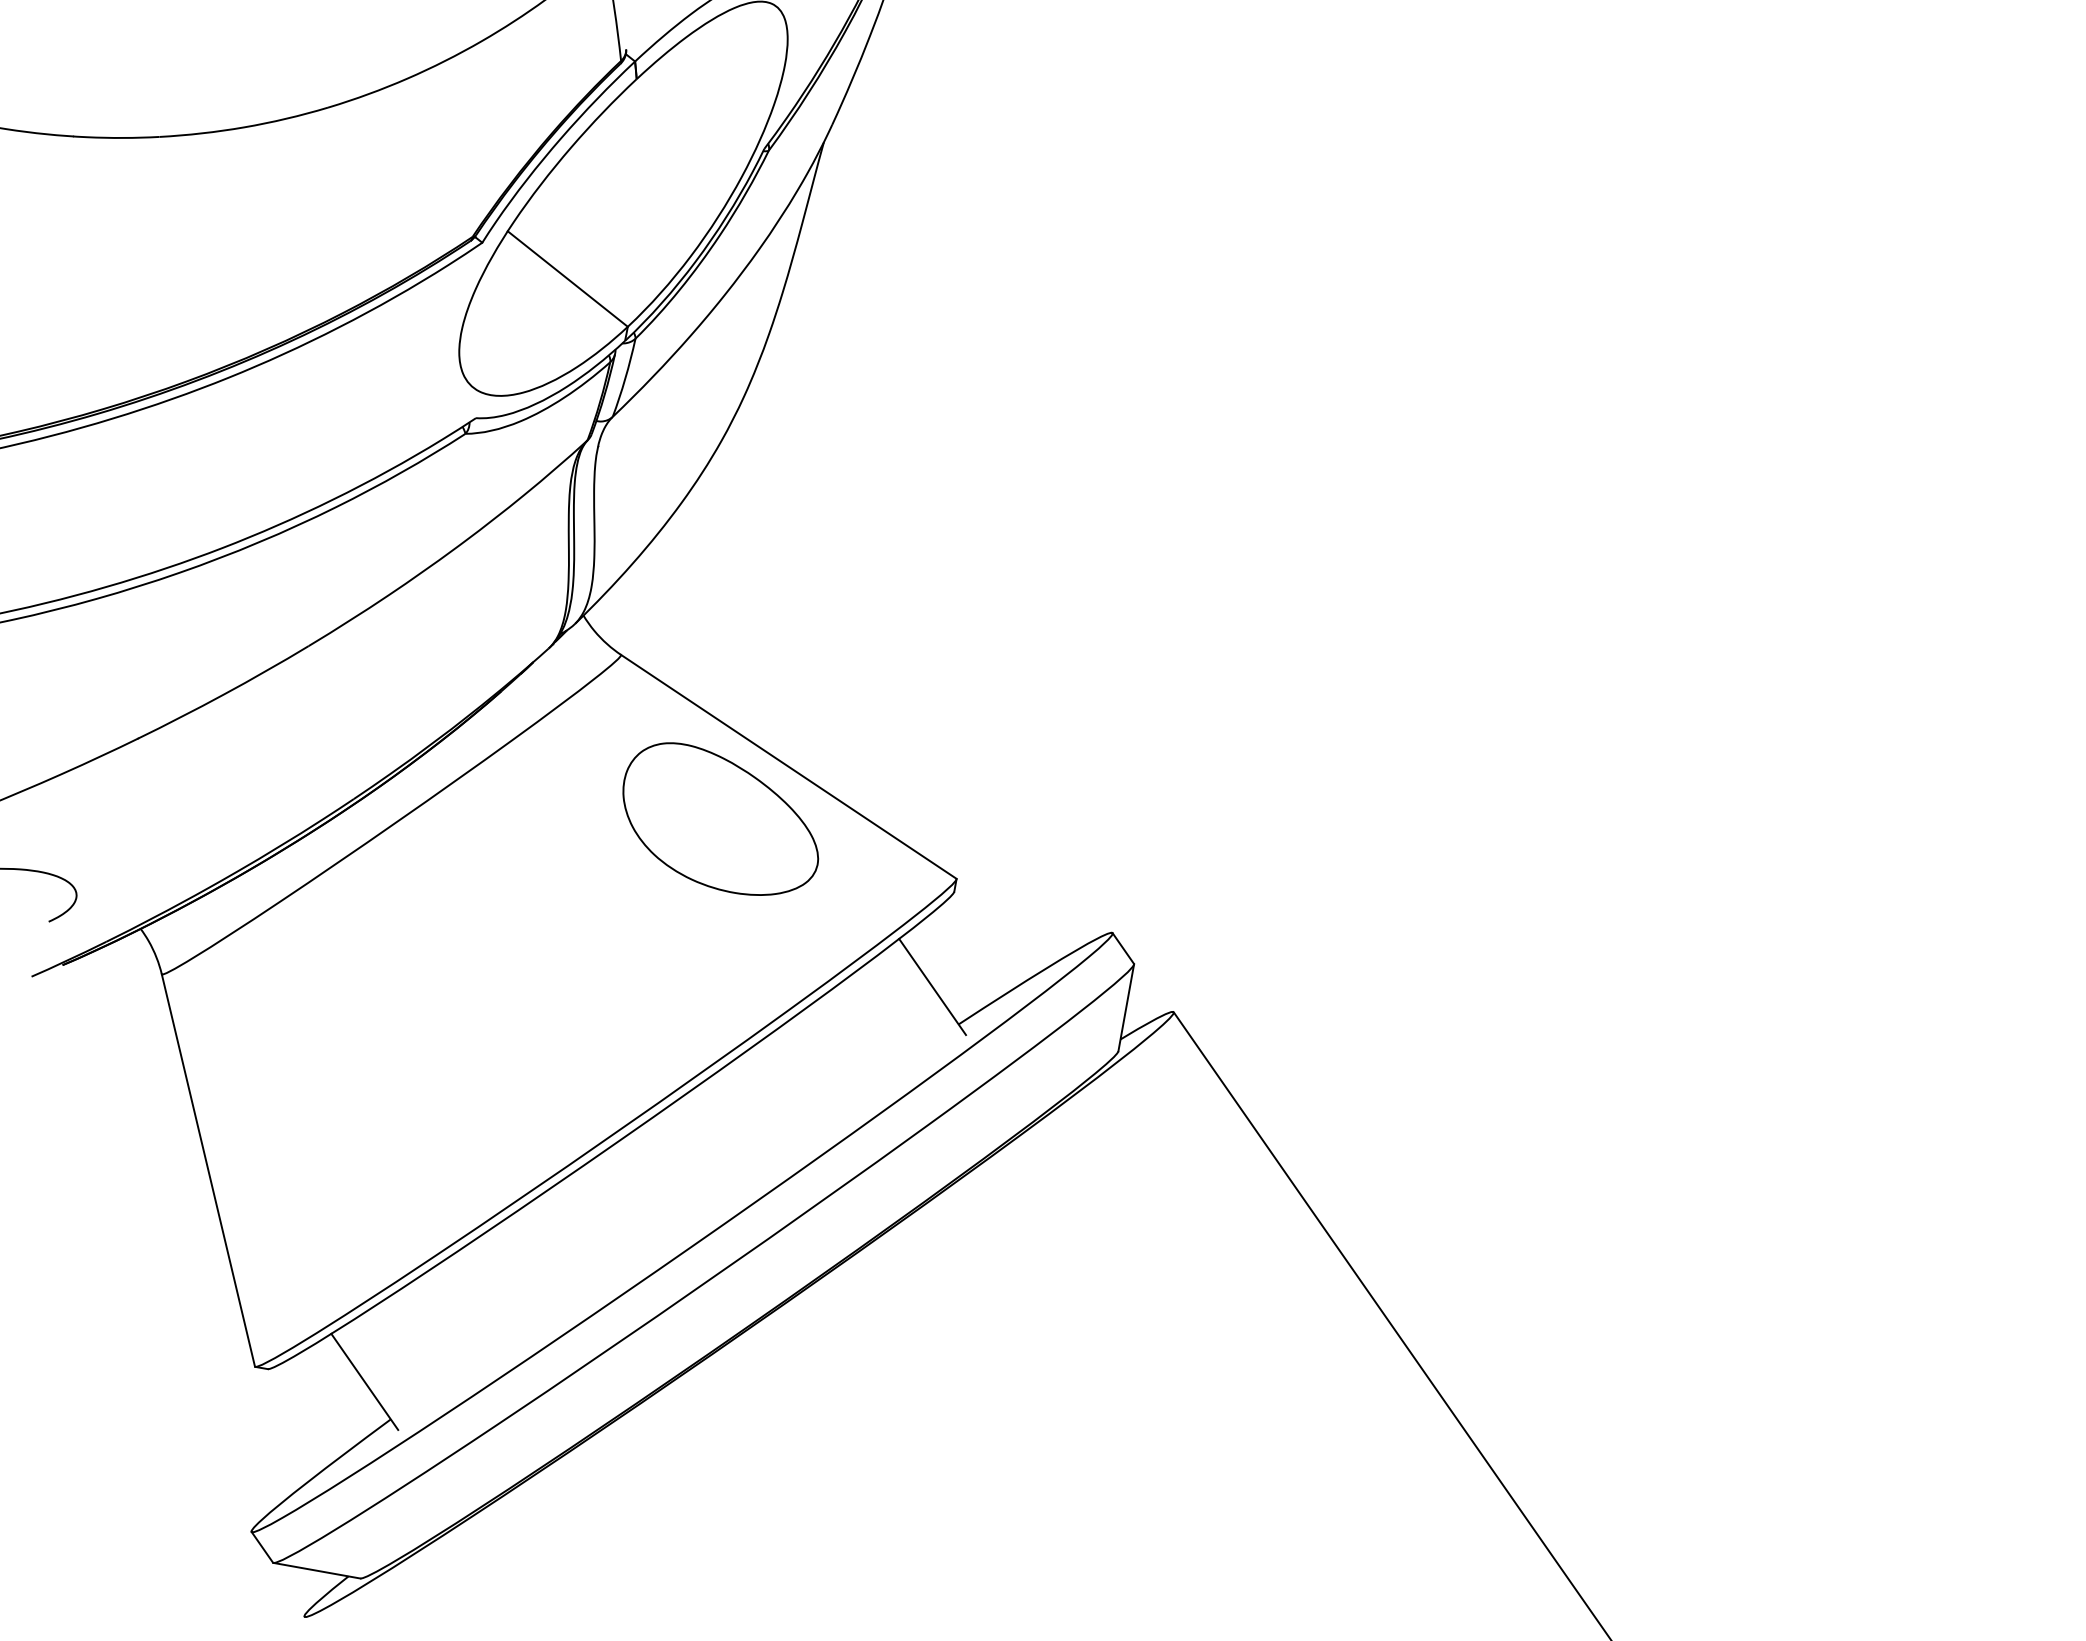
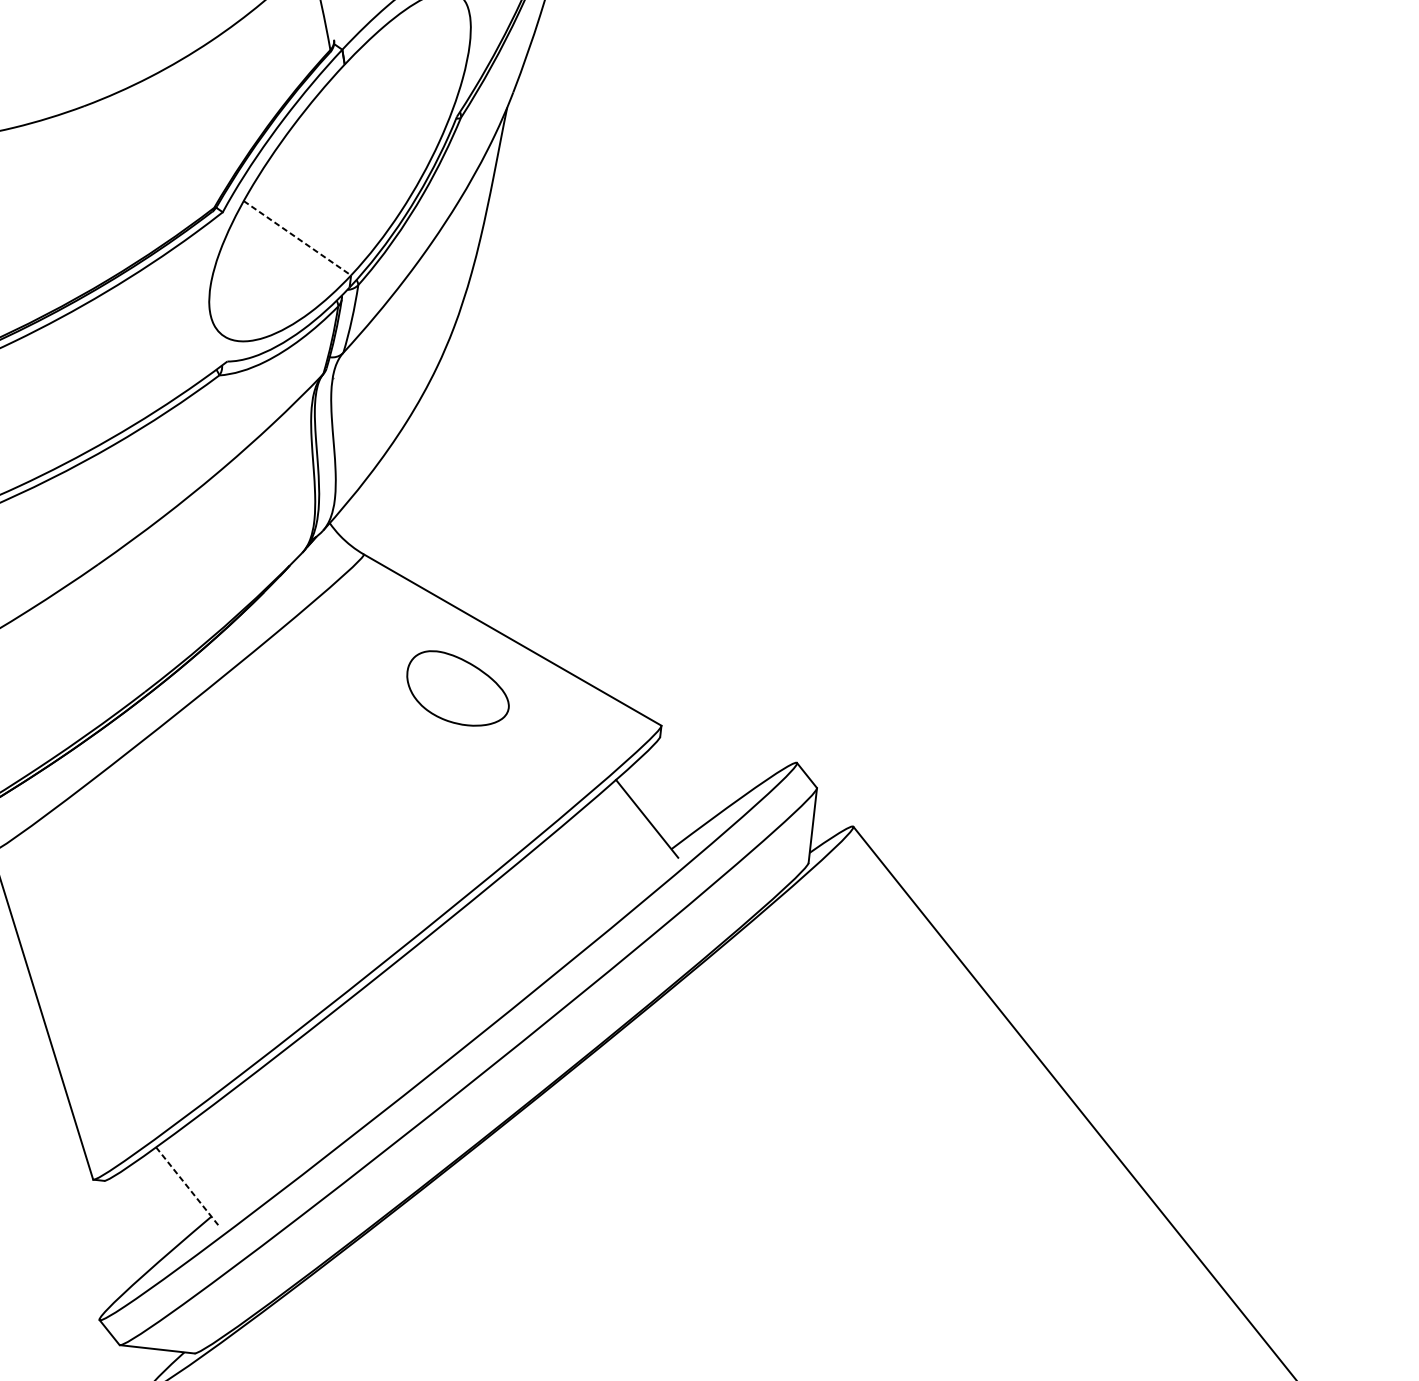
line: (567, 279) -> (297, 238), solid -> dashed
part: (720, 818) -> (457, 687), size x0.6
line: (364, 1381) -> (186, 1185), solid -> dashed

